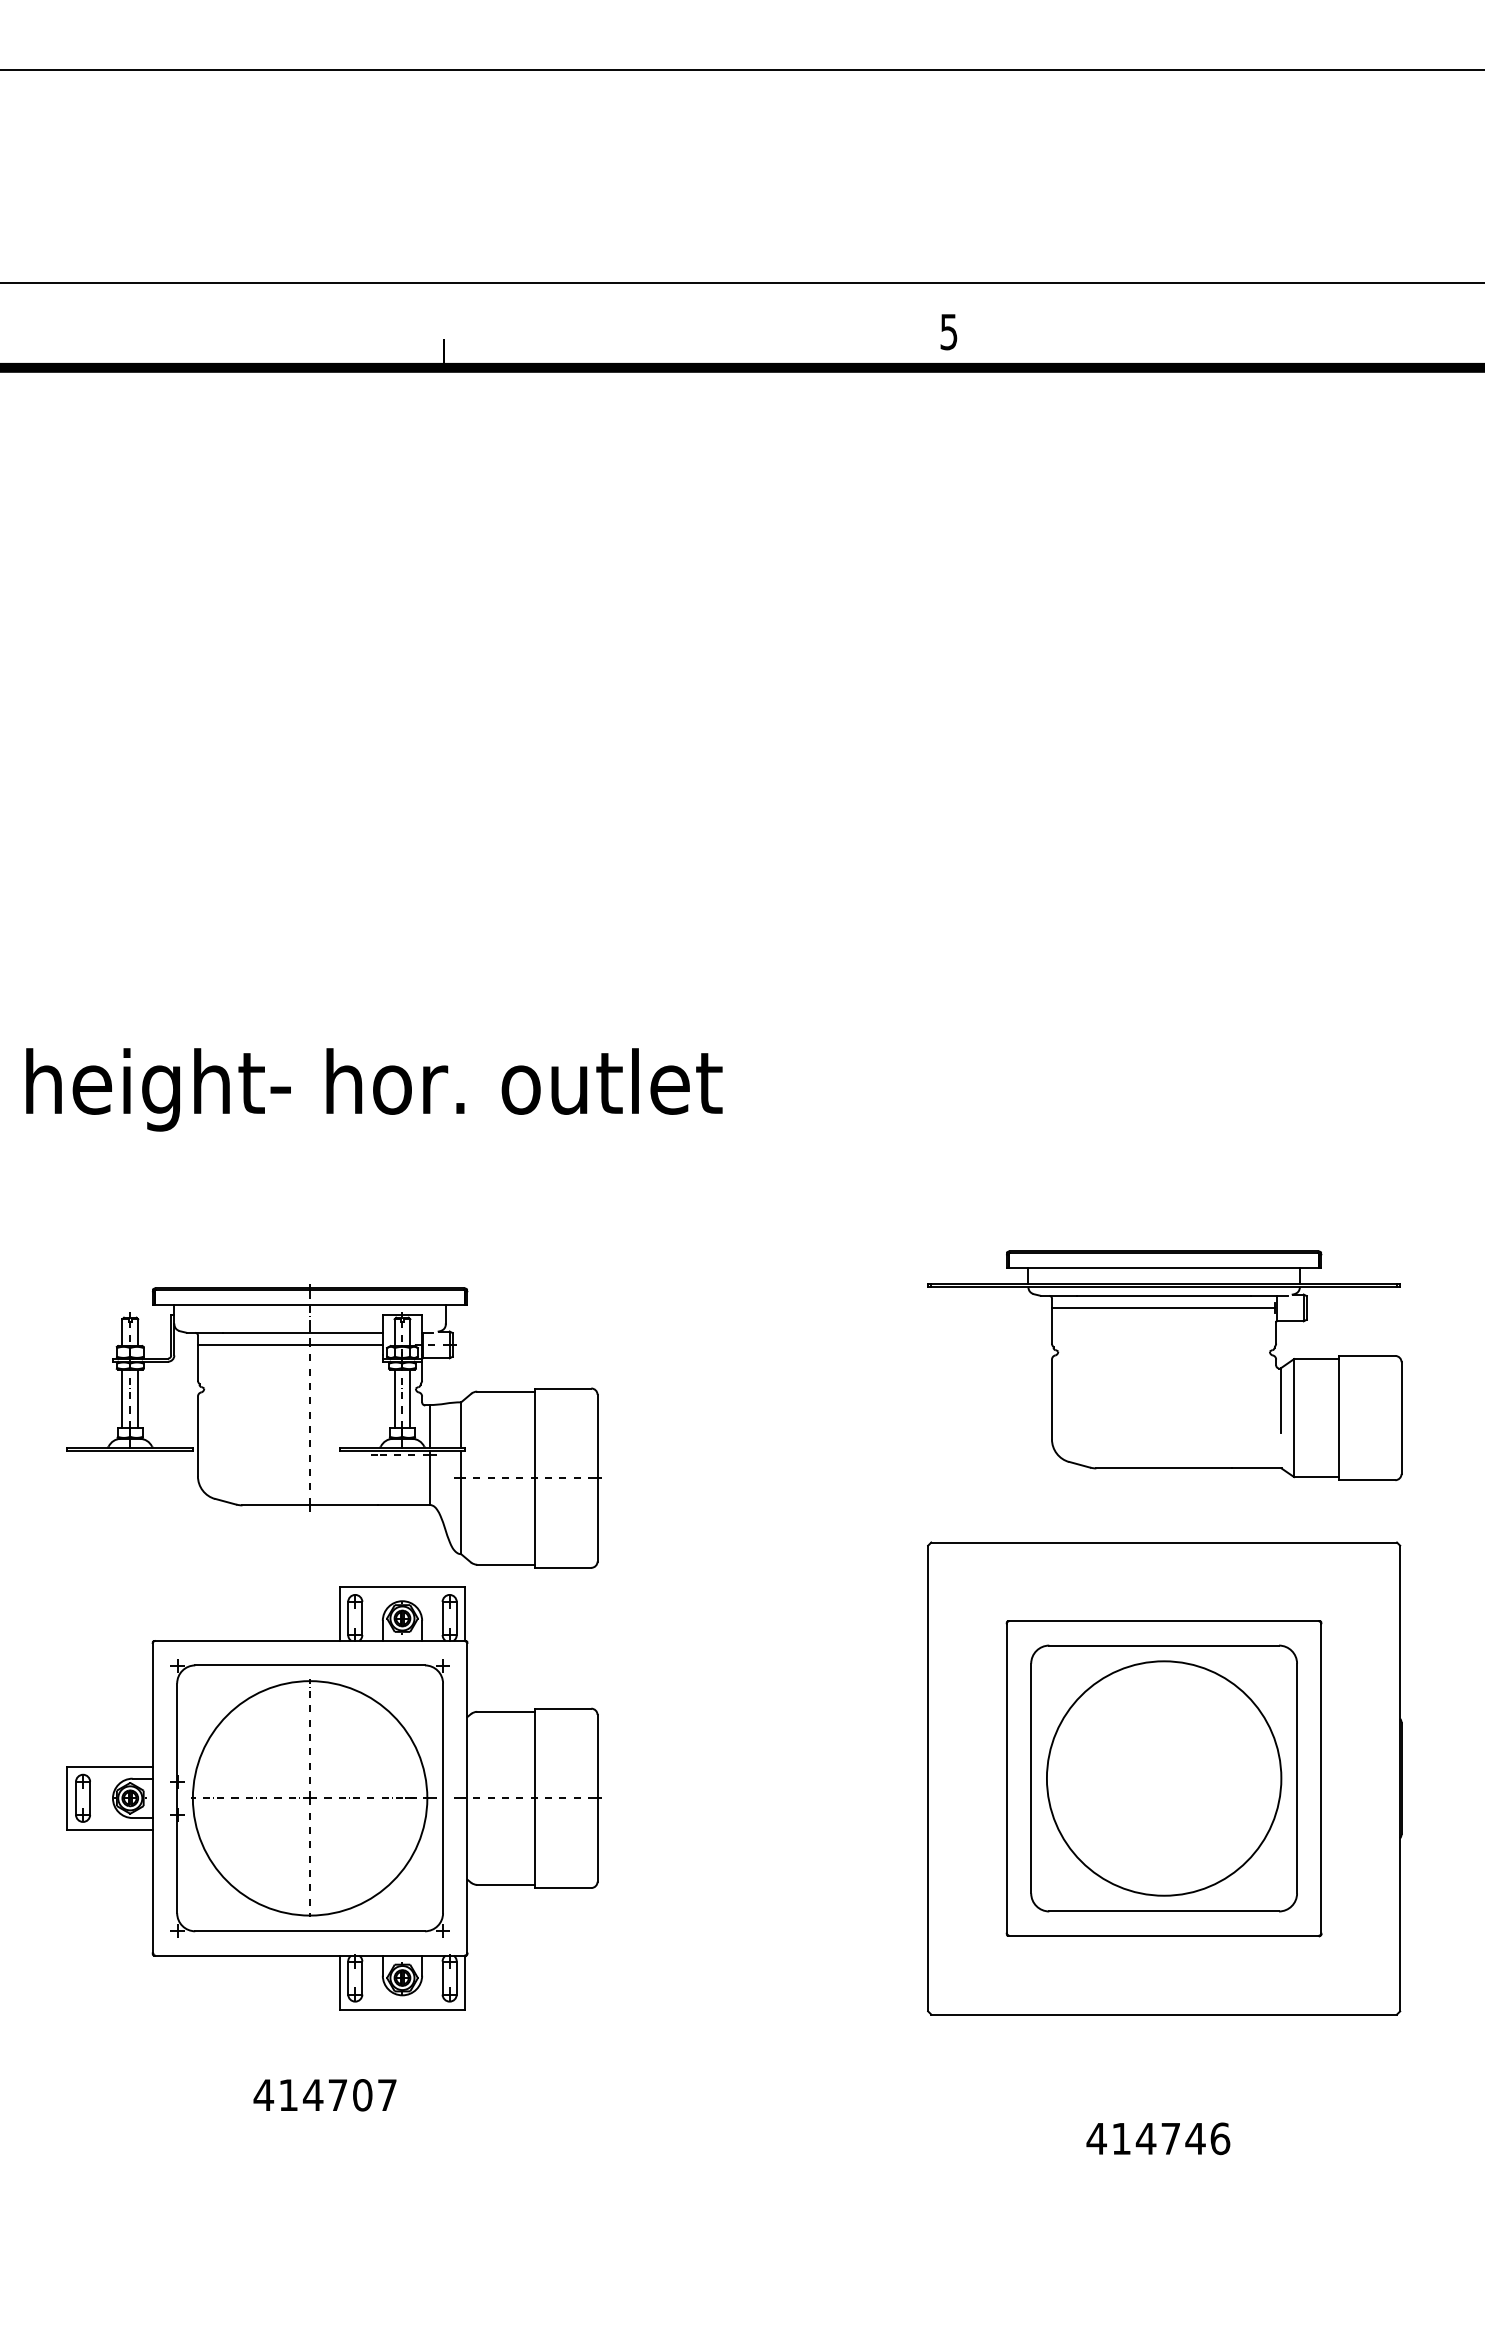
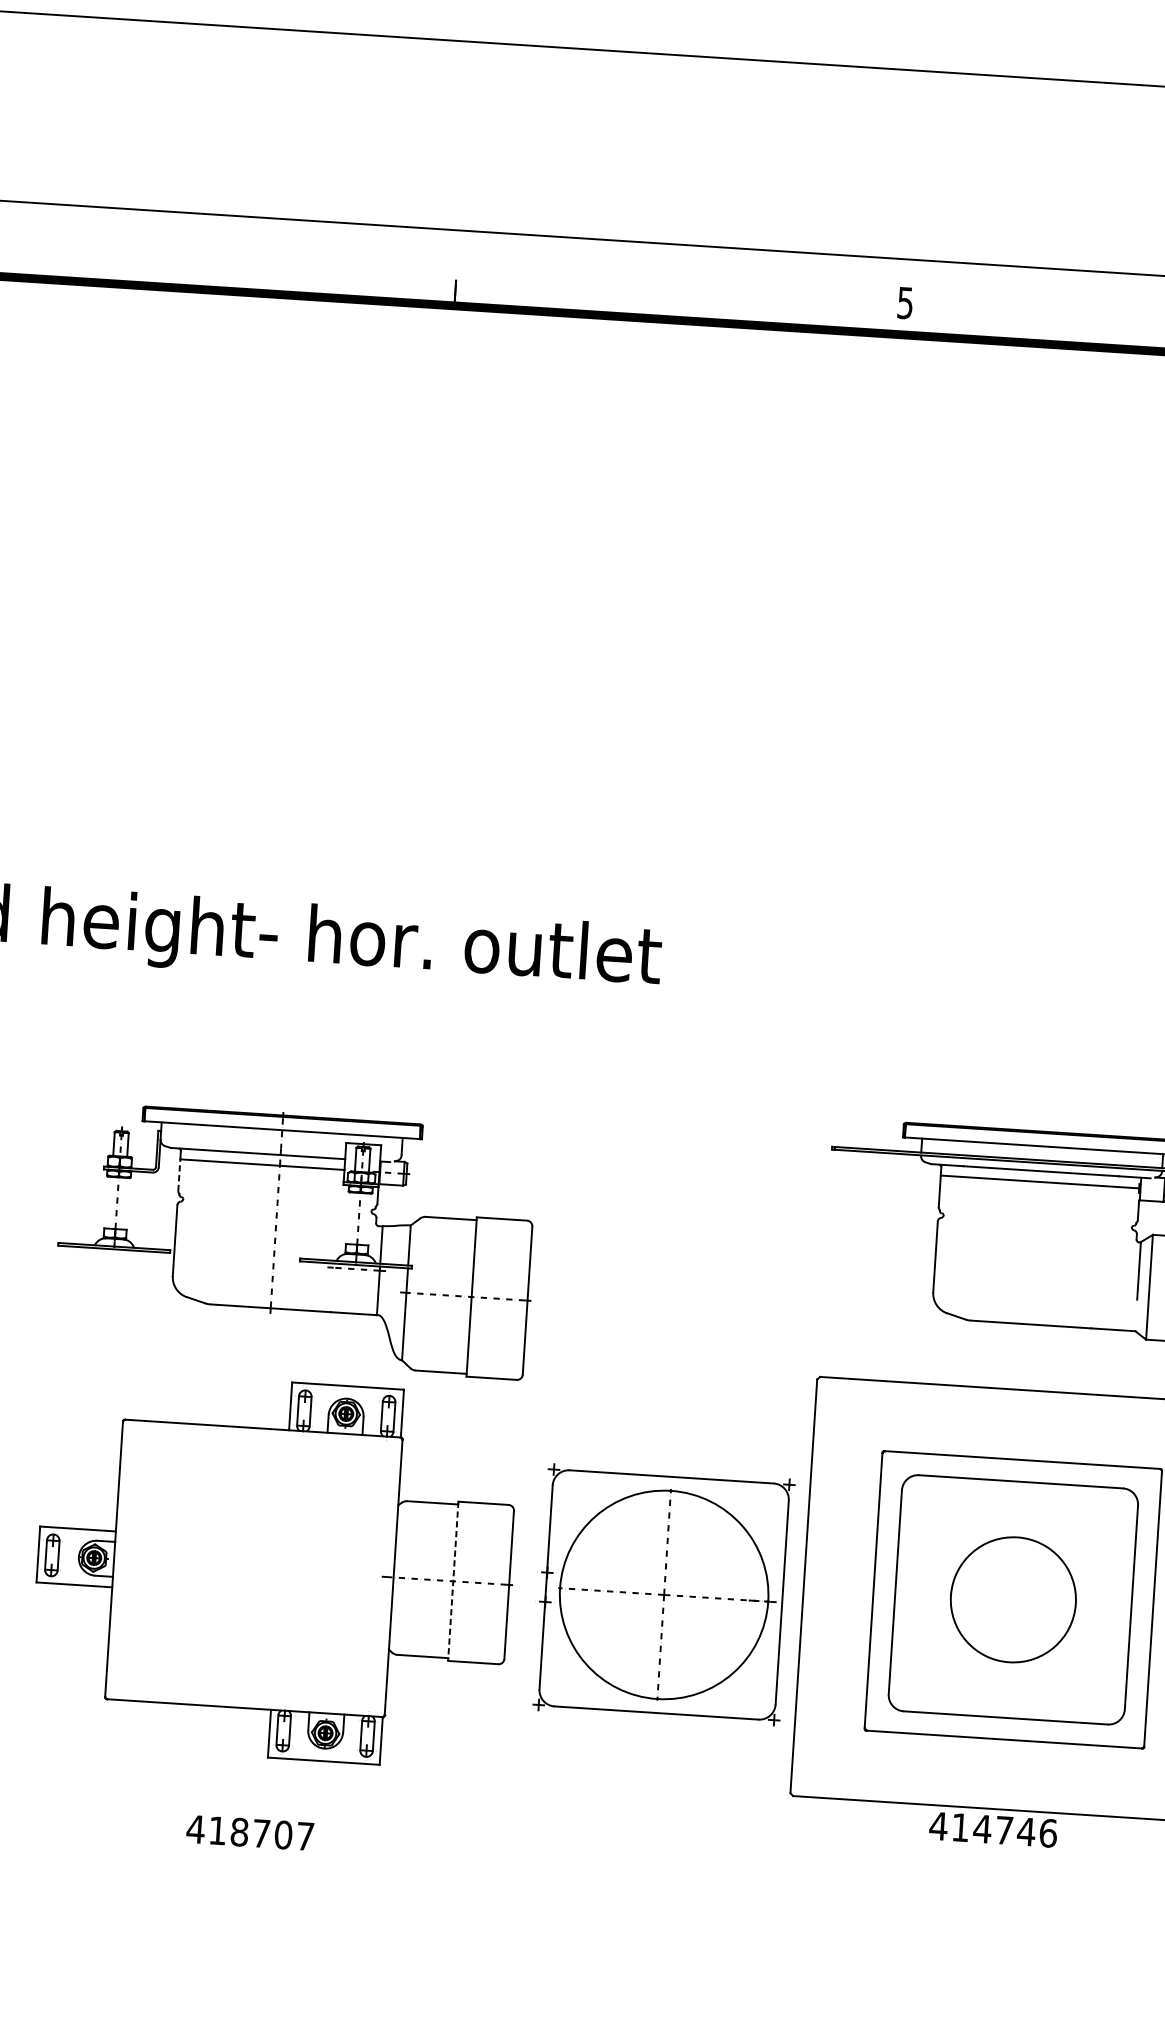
line: (197, 1362) -> (178, 1174), solid -> dashed
line: (122, 1398) -> (110, 1202), removed
line: (138, 1398) -> (124, 1203), removed
line: (394, 1398) -> (351, 1218), removed
line: (410, 1398) -> (366, 1219), removed
circle: (1163, 1778) -> (1012, 1599), size x0.6
part: (309, 1798) -> (663, 1595), moved
line: (534, 1798) -> (453, 1581), solid -> dashed
text: (313, 2095) -> (239, 1832), 414707 -> 418707
text: (1158, 2138) -> (993, 1829), moved

